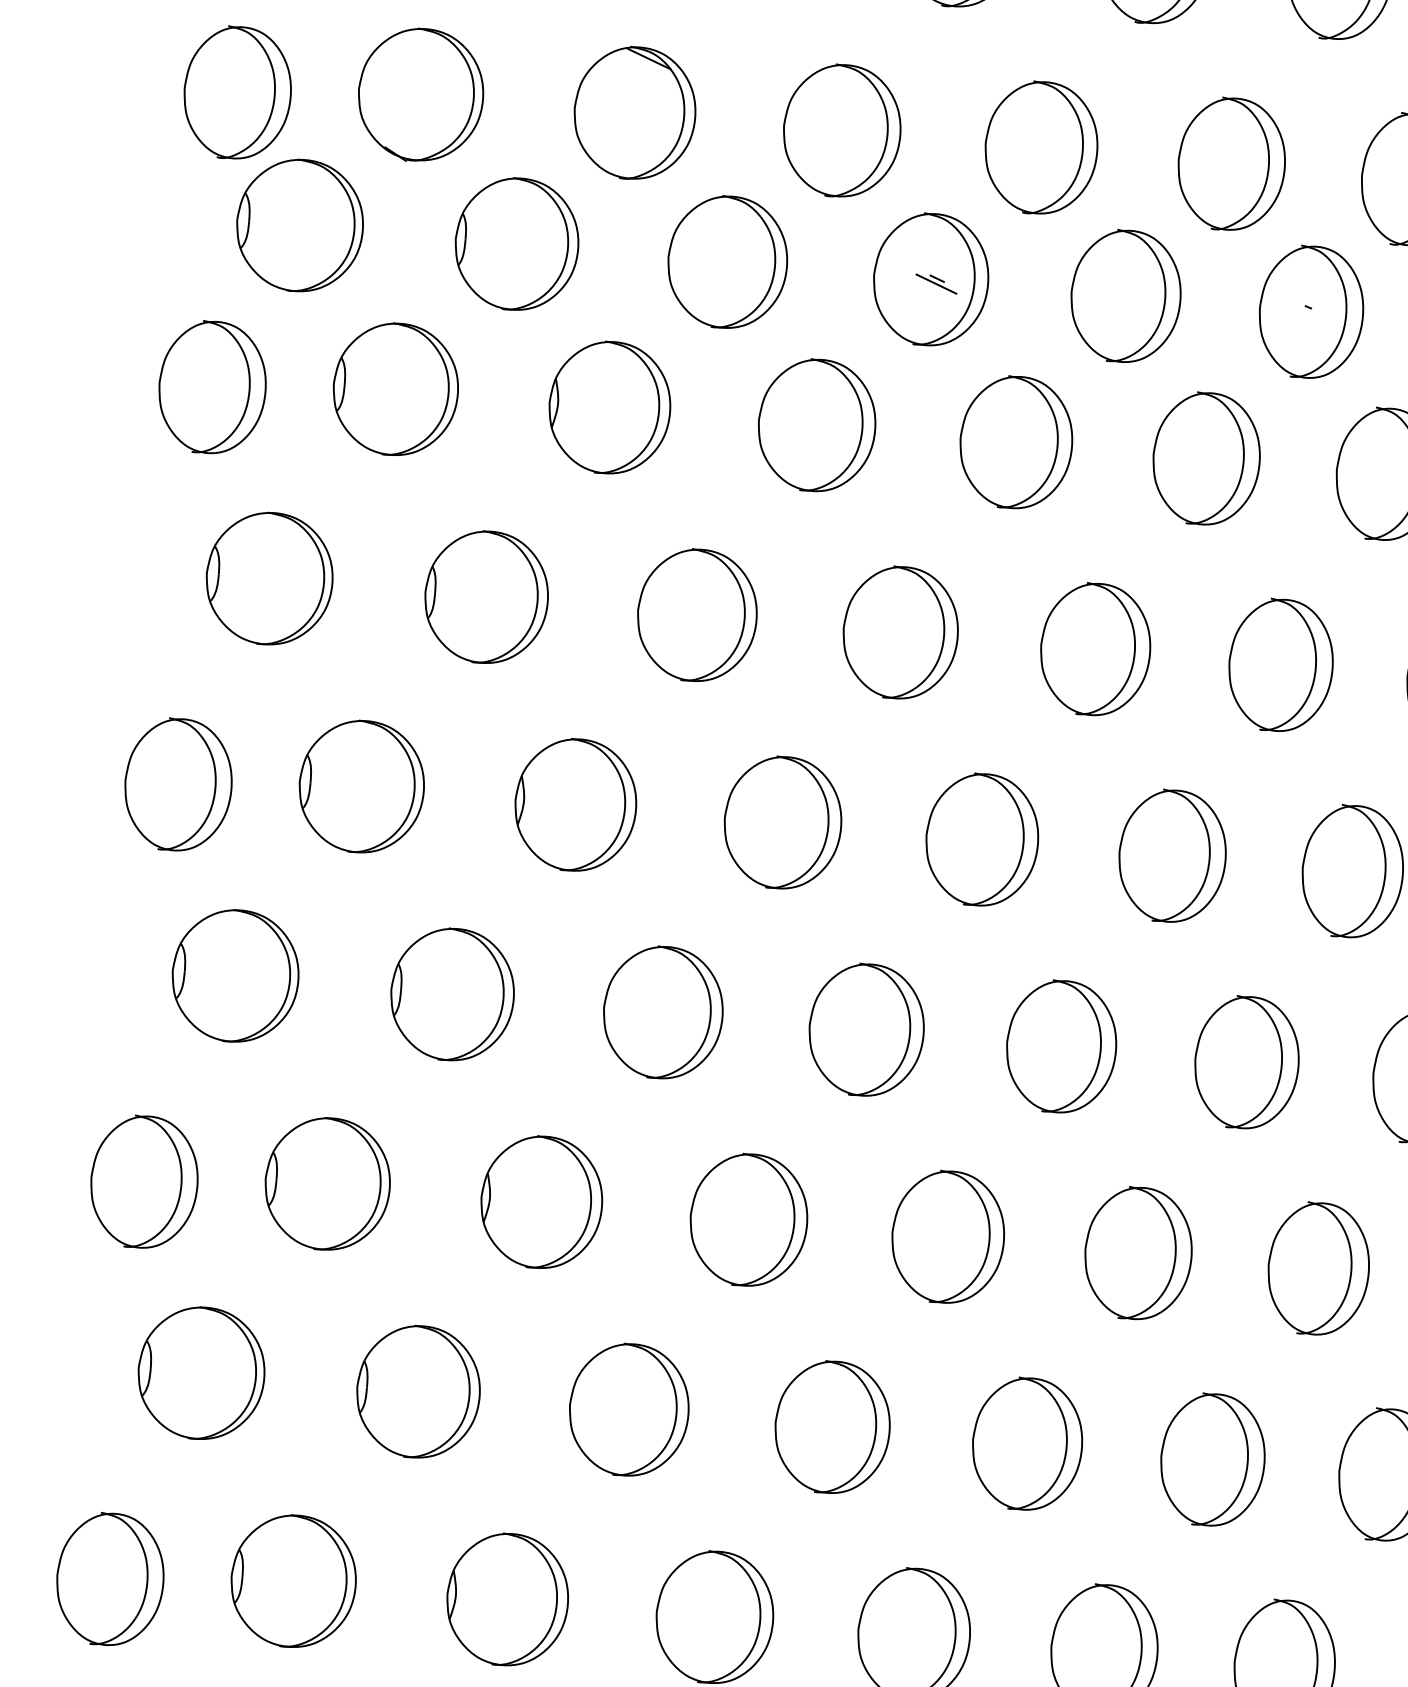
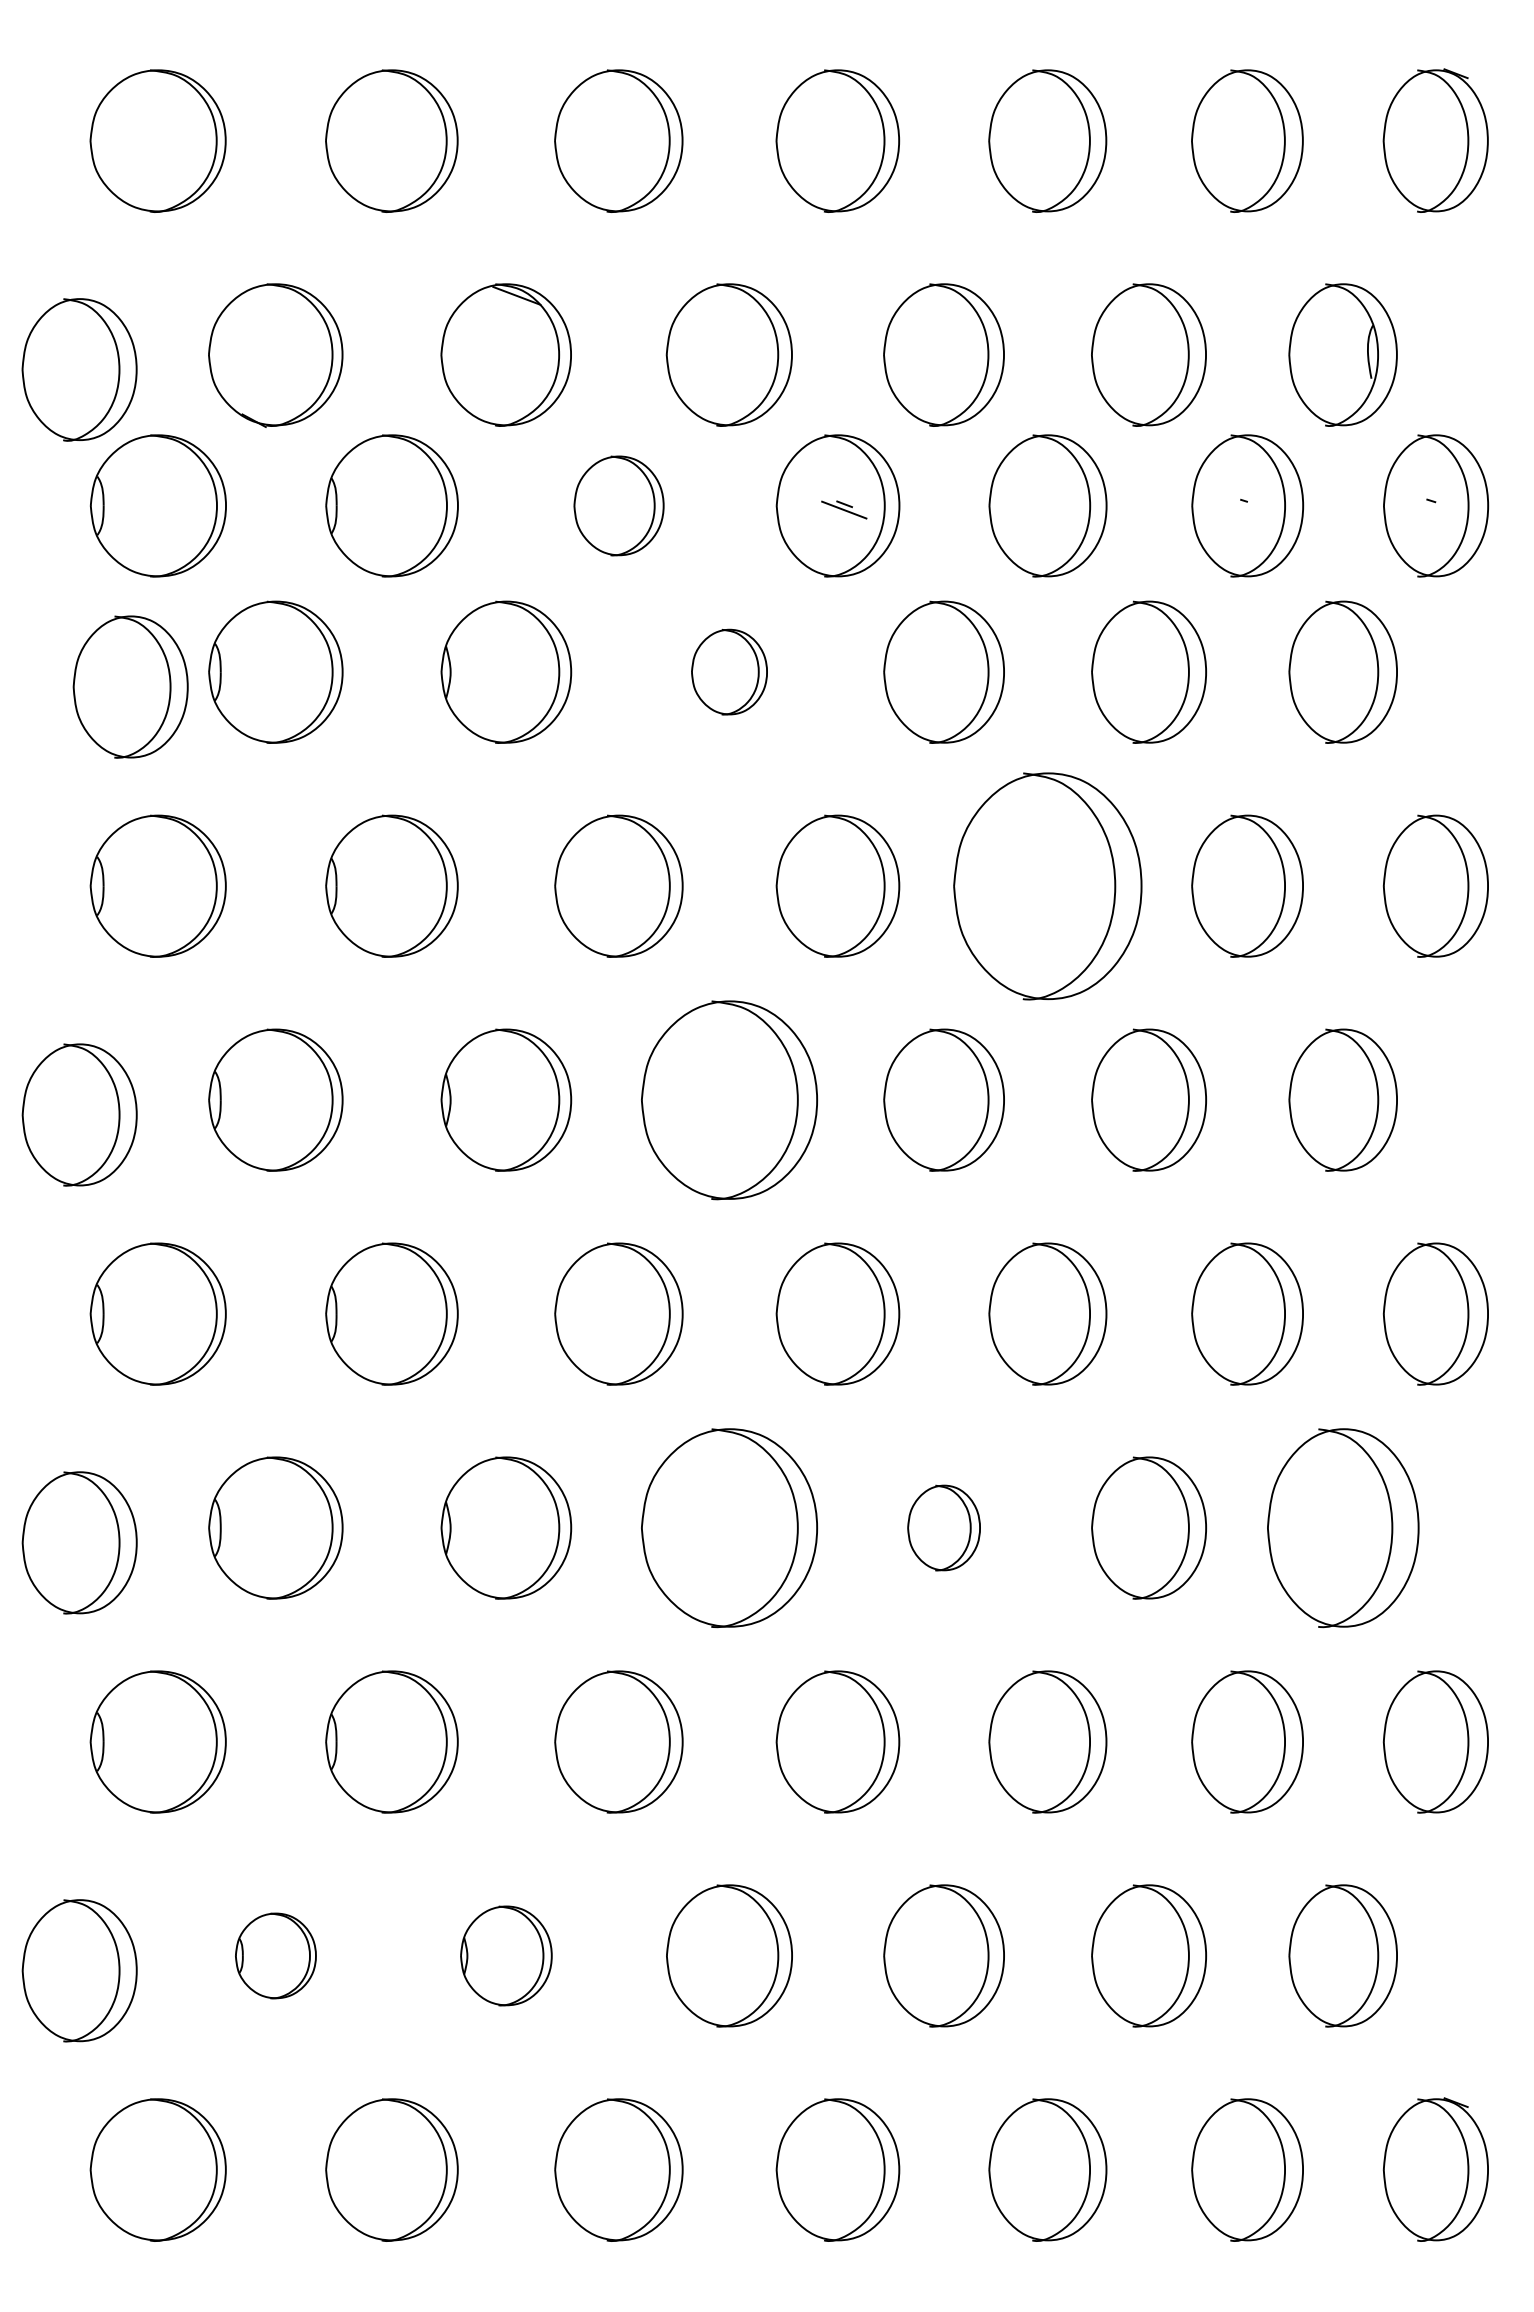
part: (727, 261) -> (618, 505), size x0.7
part: (212, 387) -> (130, 686), moved
part: (817, 424) -> (729, 671), size x0.6
part: (1095, 648) -> (1047, 885), size x1.6
part: (782, 822) -> (729, 1099), size x1.4
part: (748, 1219) -> (729, 1527), size x1.4
part: (947, 1236) -> (943, 1527), size x0.6
part: (1318, 1268) -> (1342, 1527), size x1.4
part: (293, 1580) -> (275, 1955), size x0.6
part: (507, 1599) -> (506, 1955), size x0.7

